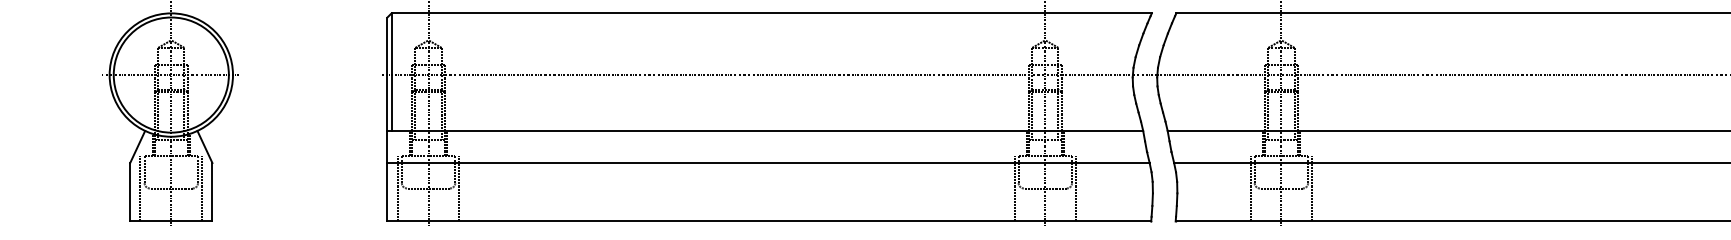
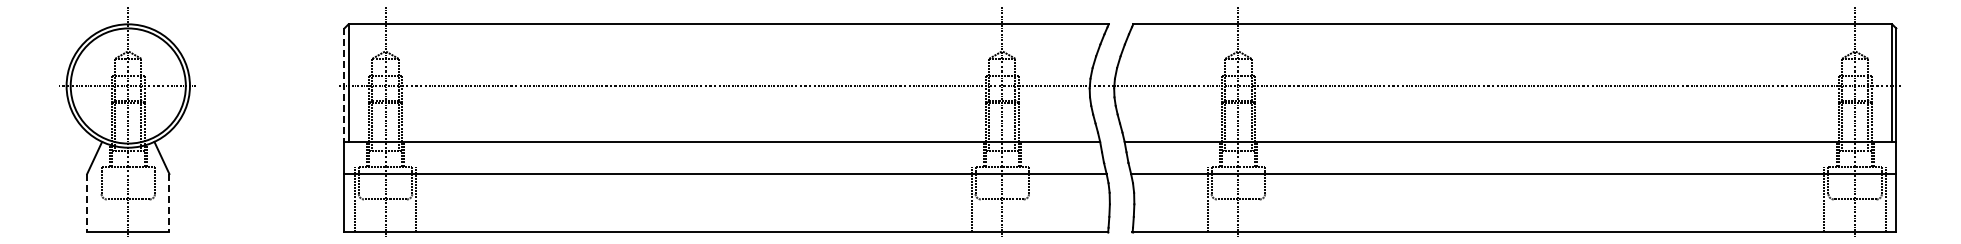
line: (387, 74) -> (344, 85), solid -> dashed
line: (140, 188) -> (97, 199), removed
line: (202, 188) -> (159, 199), removed
line: (1076, 188) -> (1033, 199), removed
line: (1312, 188) -> (1269, 199), removed
line: (130, 192) -> (87, 203), solid -> dashed
line: (212, 192) -> (169, 203), solid -> dashed

